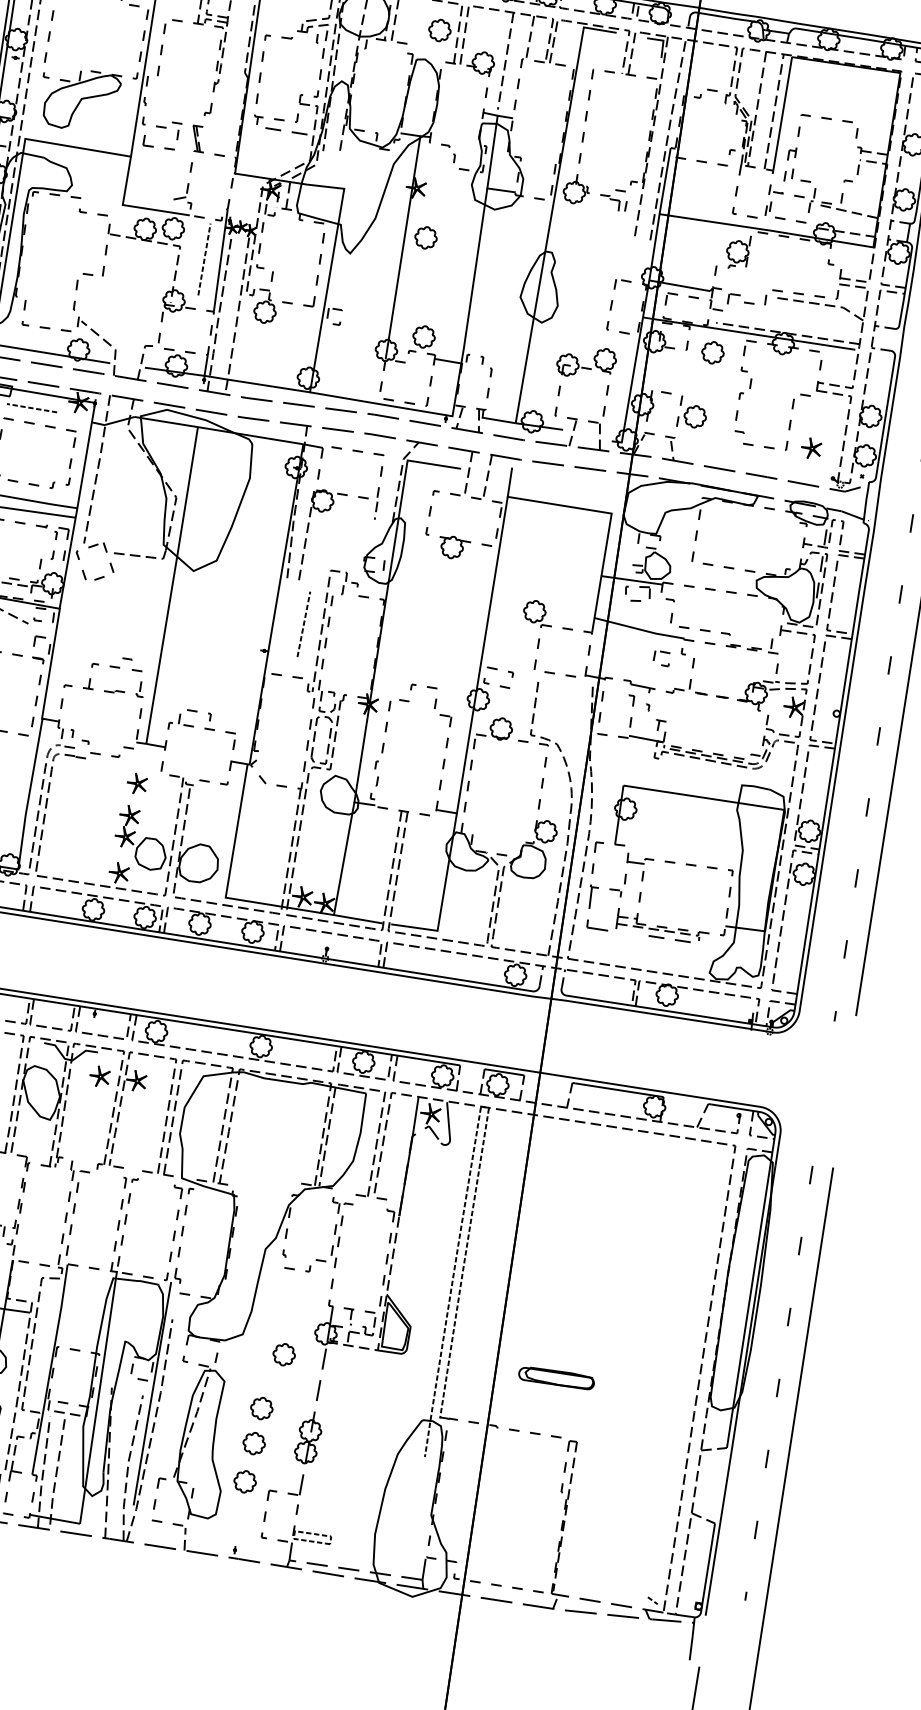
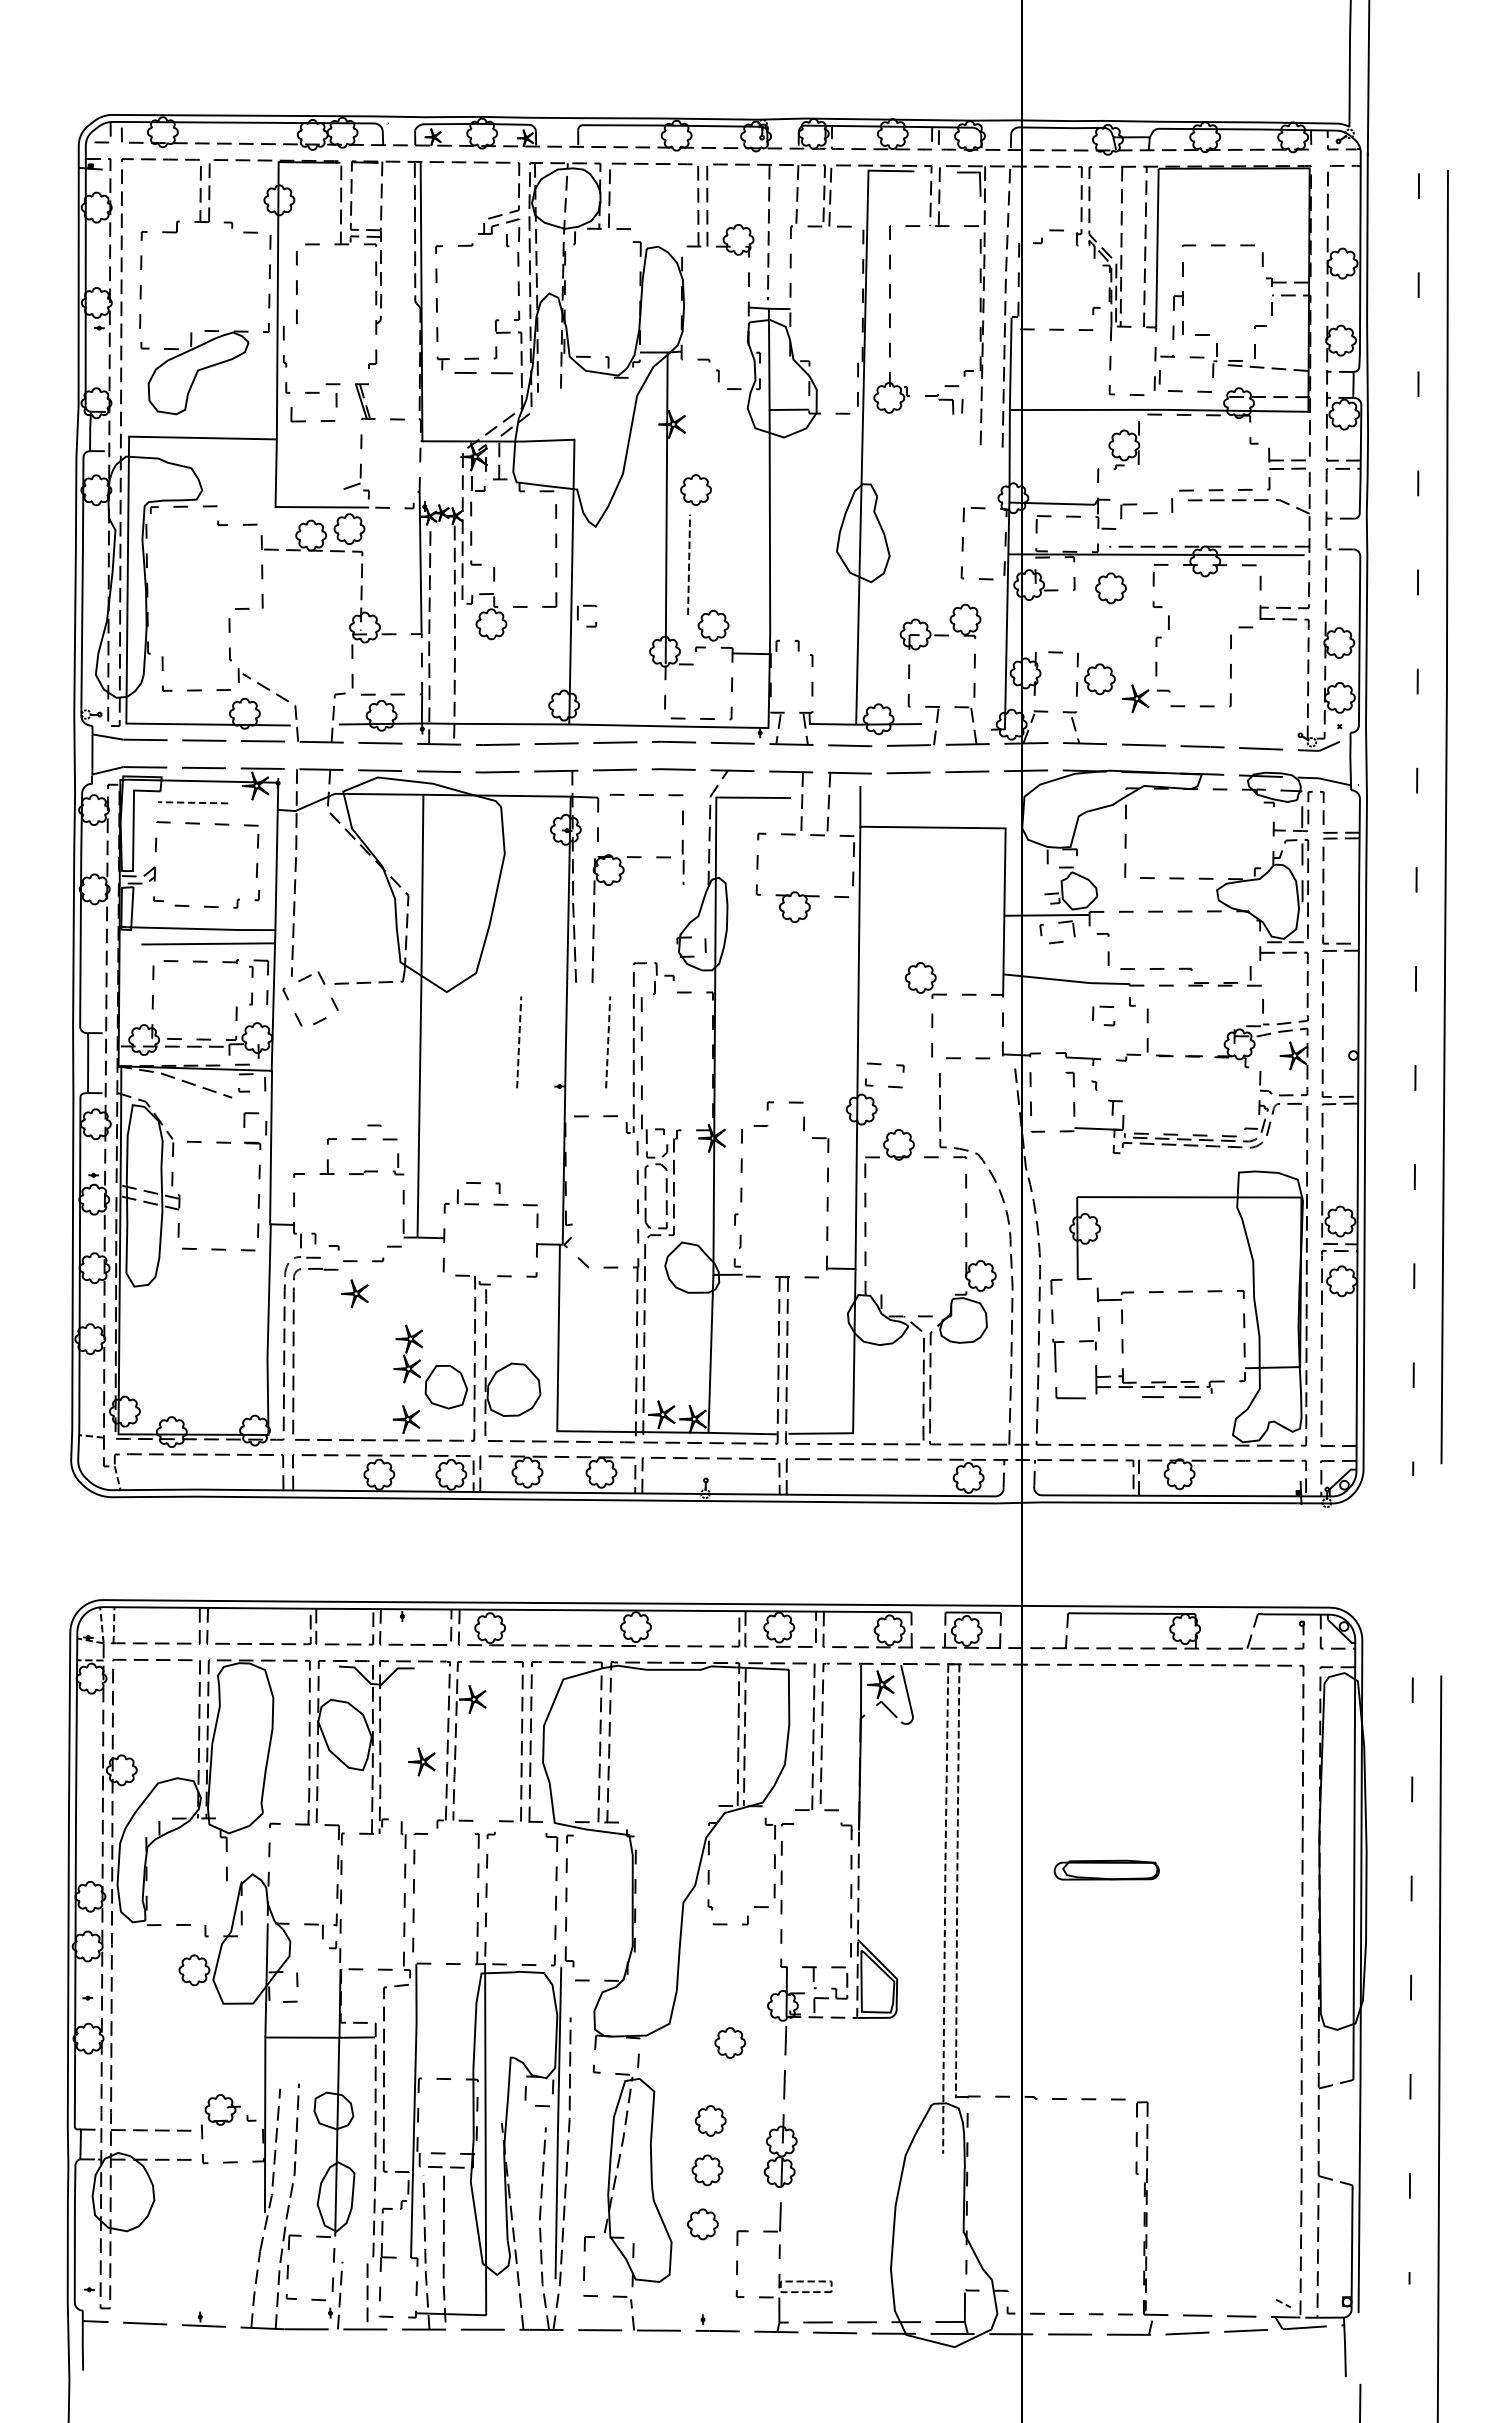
part: (439, 30) -> (672, 204), removed
line: (204, 259) -> (688, 564), moved
part: (811, 448) -> (1135, 698), moved
line: (240, 615) -> (519, 1042), added
part: (136, 783) -> (354, 1293), moved
part: (99, 1076) -> (421, 1761), moved
part: (556, 1377) -> (1106, 1869), moved

